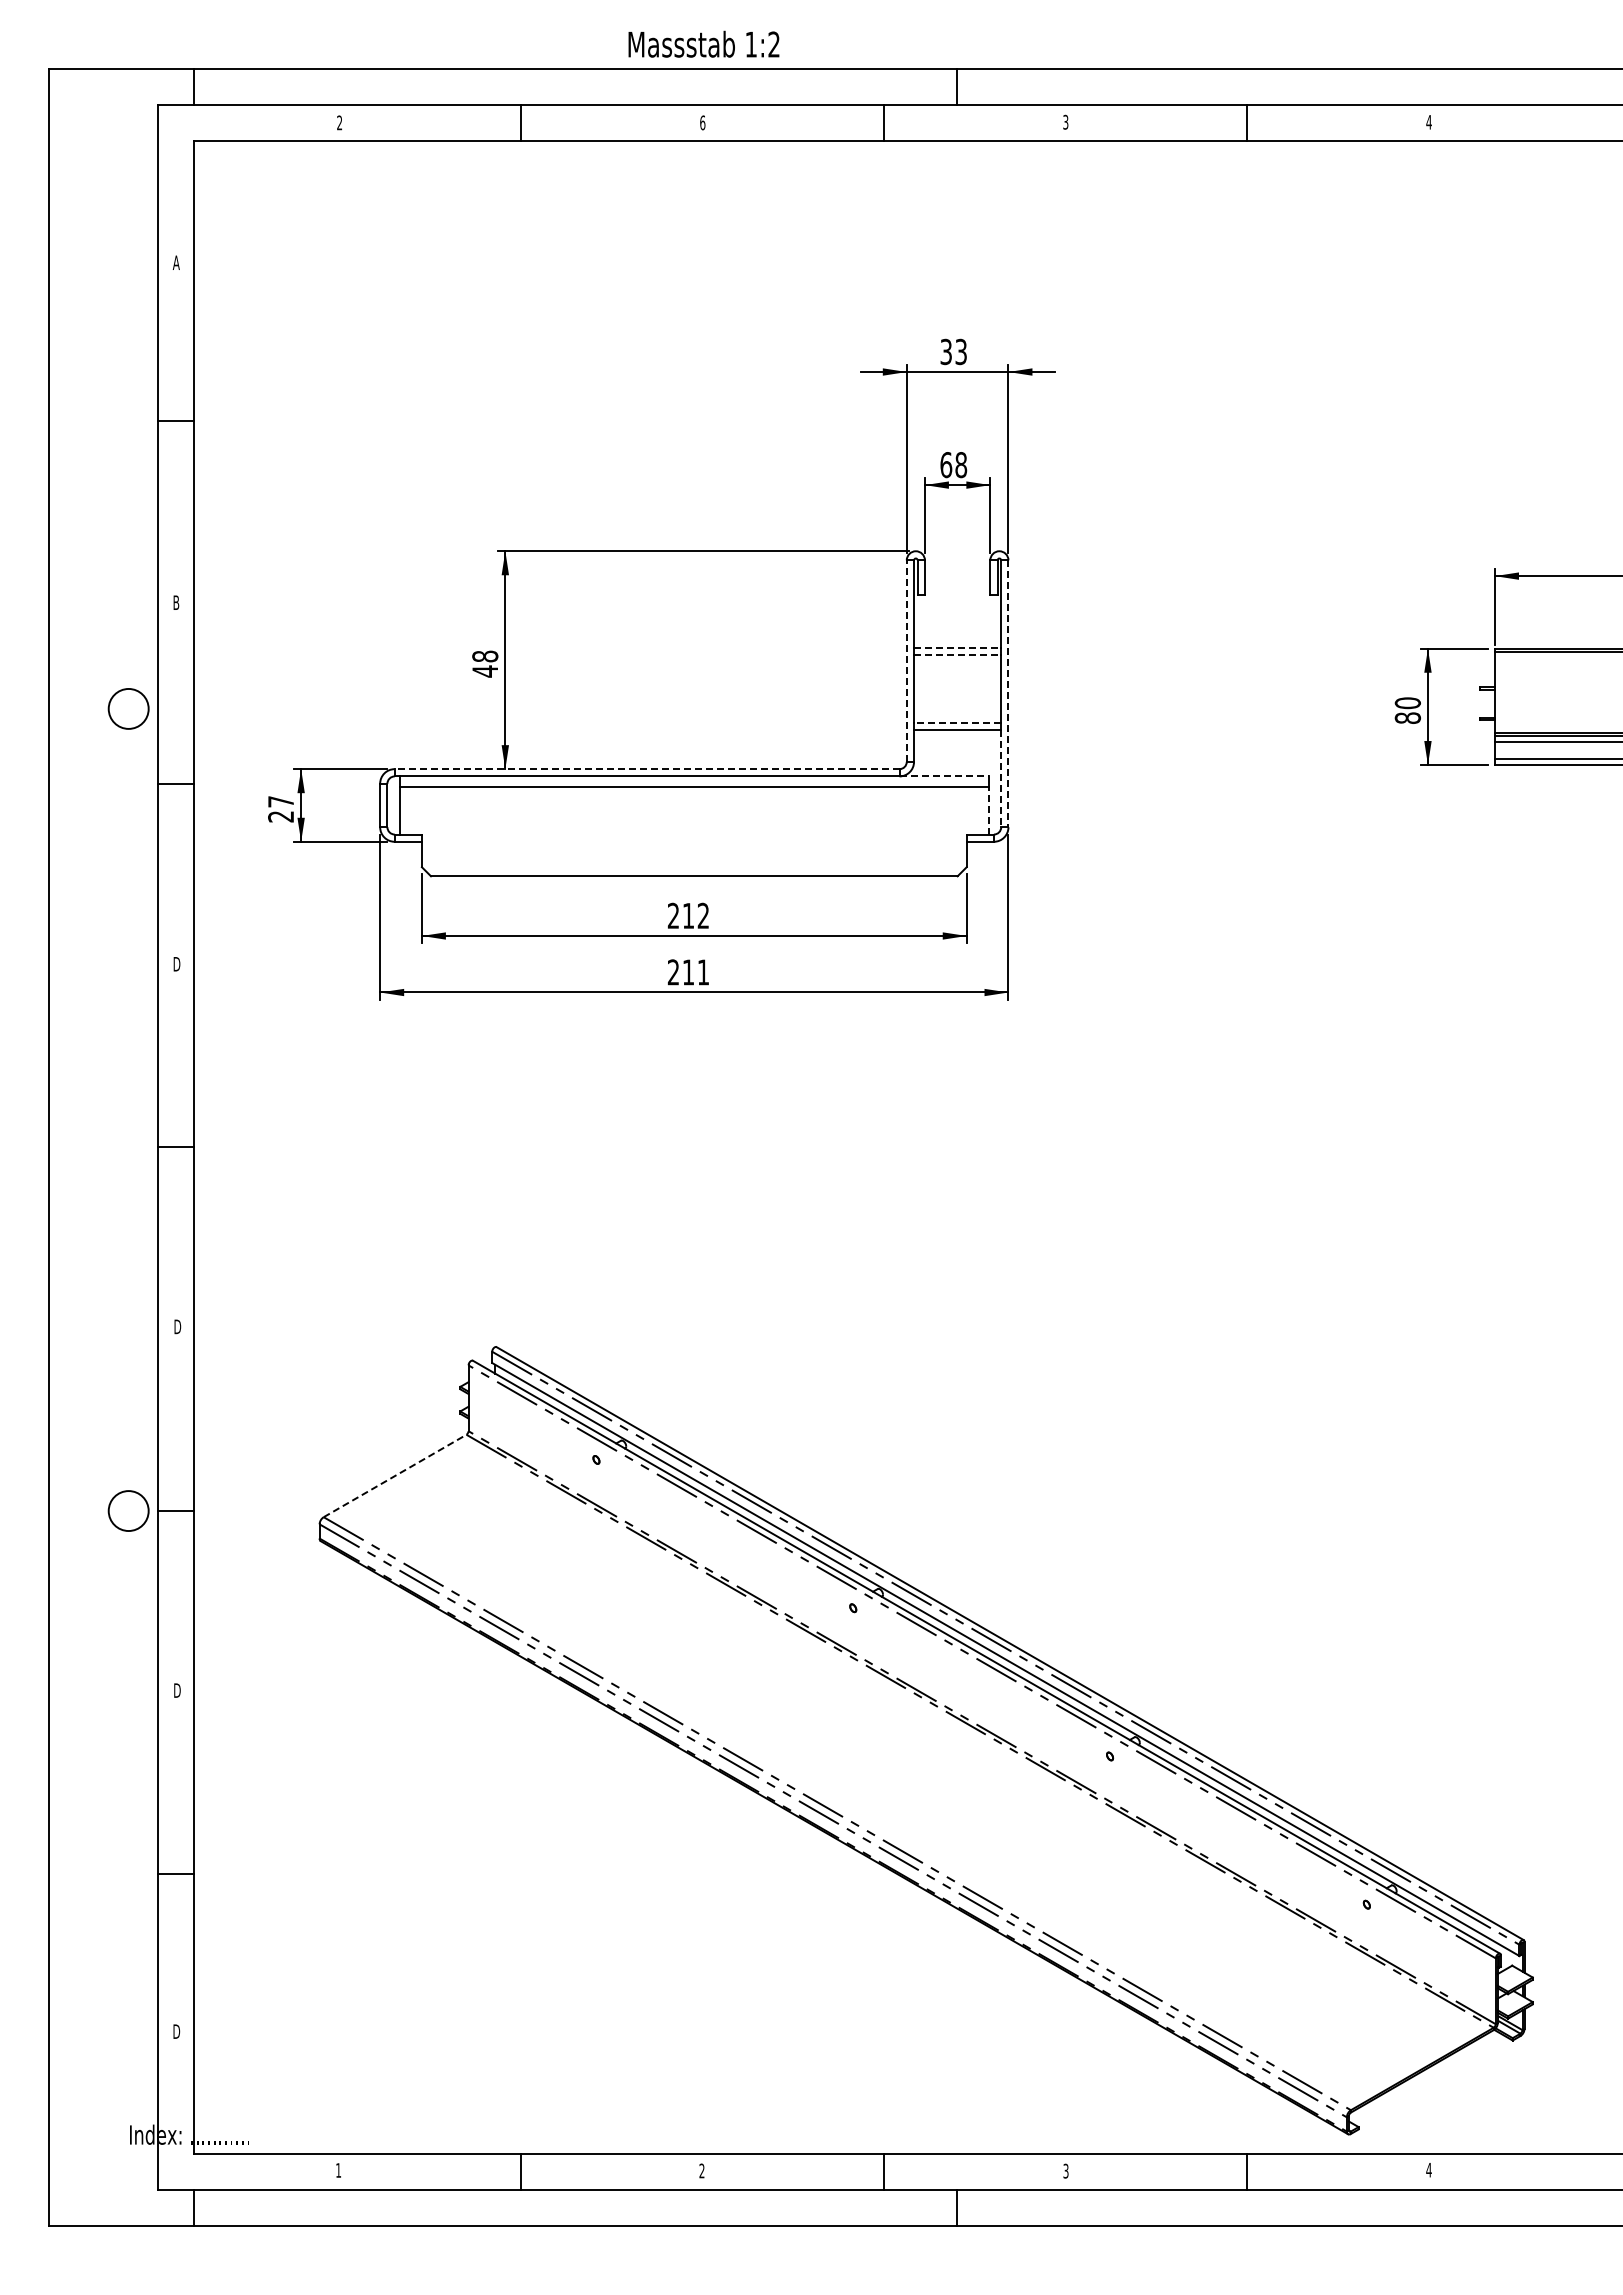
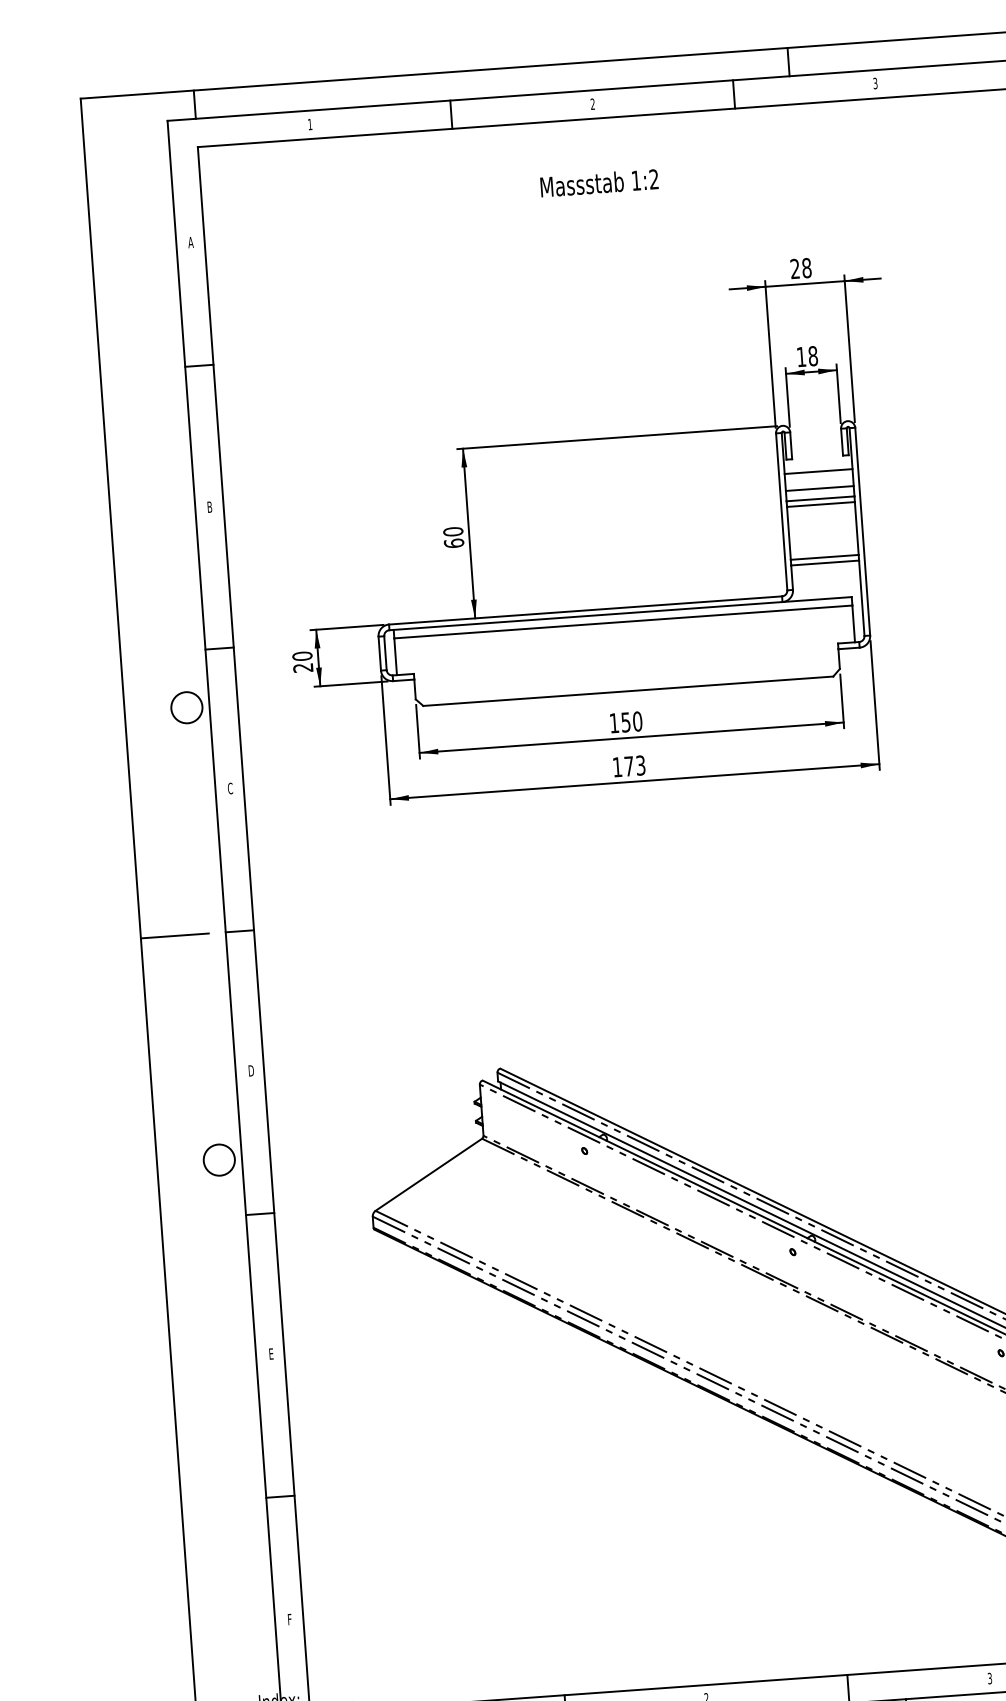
text: (703, 43) -> (599, 182), moved
text: (339, 122) -> (310, 124), 2 -> 1
text: (702, 122) -> (592, 103), 6 -> 2
text: (953, 352) -> (800, 269), 33 -> 28
text: (946, 465) -> (801, 357), 68 -> 18
line: (957, 613) -> (818, 471), added
line: (957, 634) -> (819, 488), added
line: (957, 648) -> (820, 499), dashed -> solid
line: (957, 655) -> (820, 504), dashed -> solid
line: (906, 661) -> (781, 512), dashed -> solid
text: (485, 663) -> (453, 537), 48 -> 60
line: (1008, 694) -> (862, 532), dashed -> solid
circle: (128, 708) -> (186, 707), moved
line: (957, 723) -> (824, 557), dashed -> solid
line: (646, 769) -> (585, 610), dashed -> solid
line: (944, 776) -> (817, 599), dashed -> solid
line: (1001, 779) -> (862, 598), dashed -> solid
text: (281, 801) -> (302, 656), 27 -> 20
line: (988, 810) -> (853, 623), dashed -> solid
text: (688, 915) -> (625, 722), 212 -> 150
text: (176, 963) -> (230, 788), D -> C
text: (688, 972) -> (629, 766), 211 -> 173
line: (91, 1147) -> (174, 936), added
line: (395, 1475) -> (429, 1174), dashed -> solid
circle: (128, 1510) -> (219, 1159), moved
text: (177, 1690) -> (271, 1353), D -> E
text: (176, 2031) -> (289, 1619), D -> F

